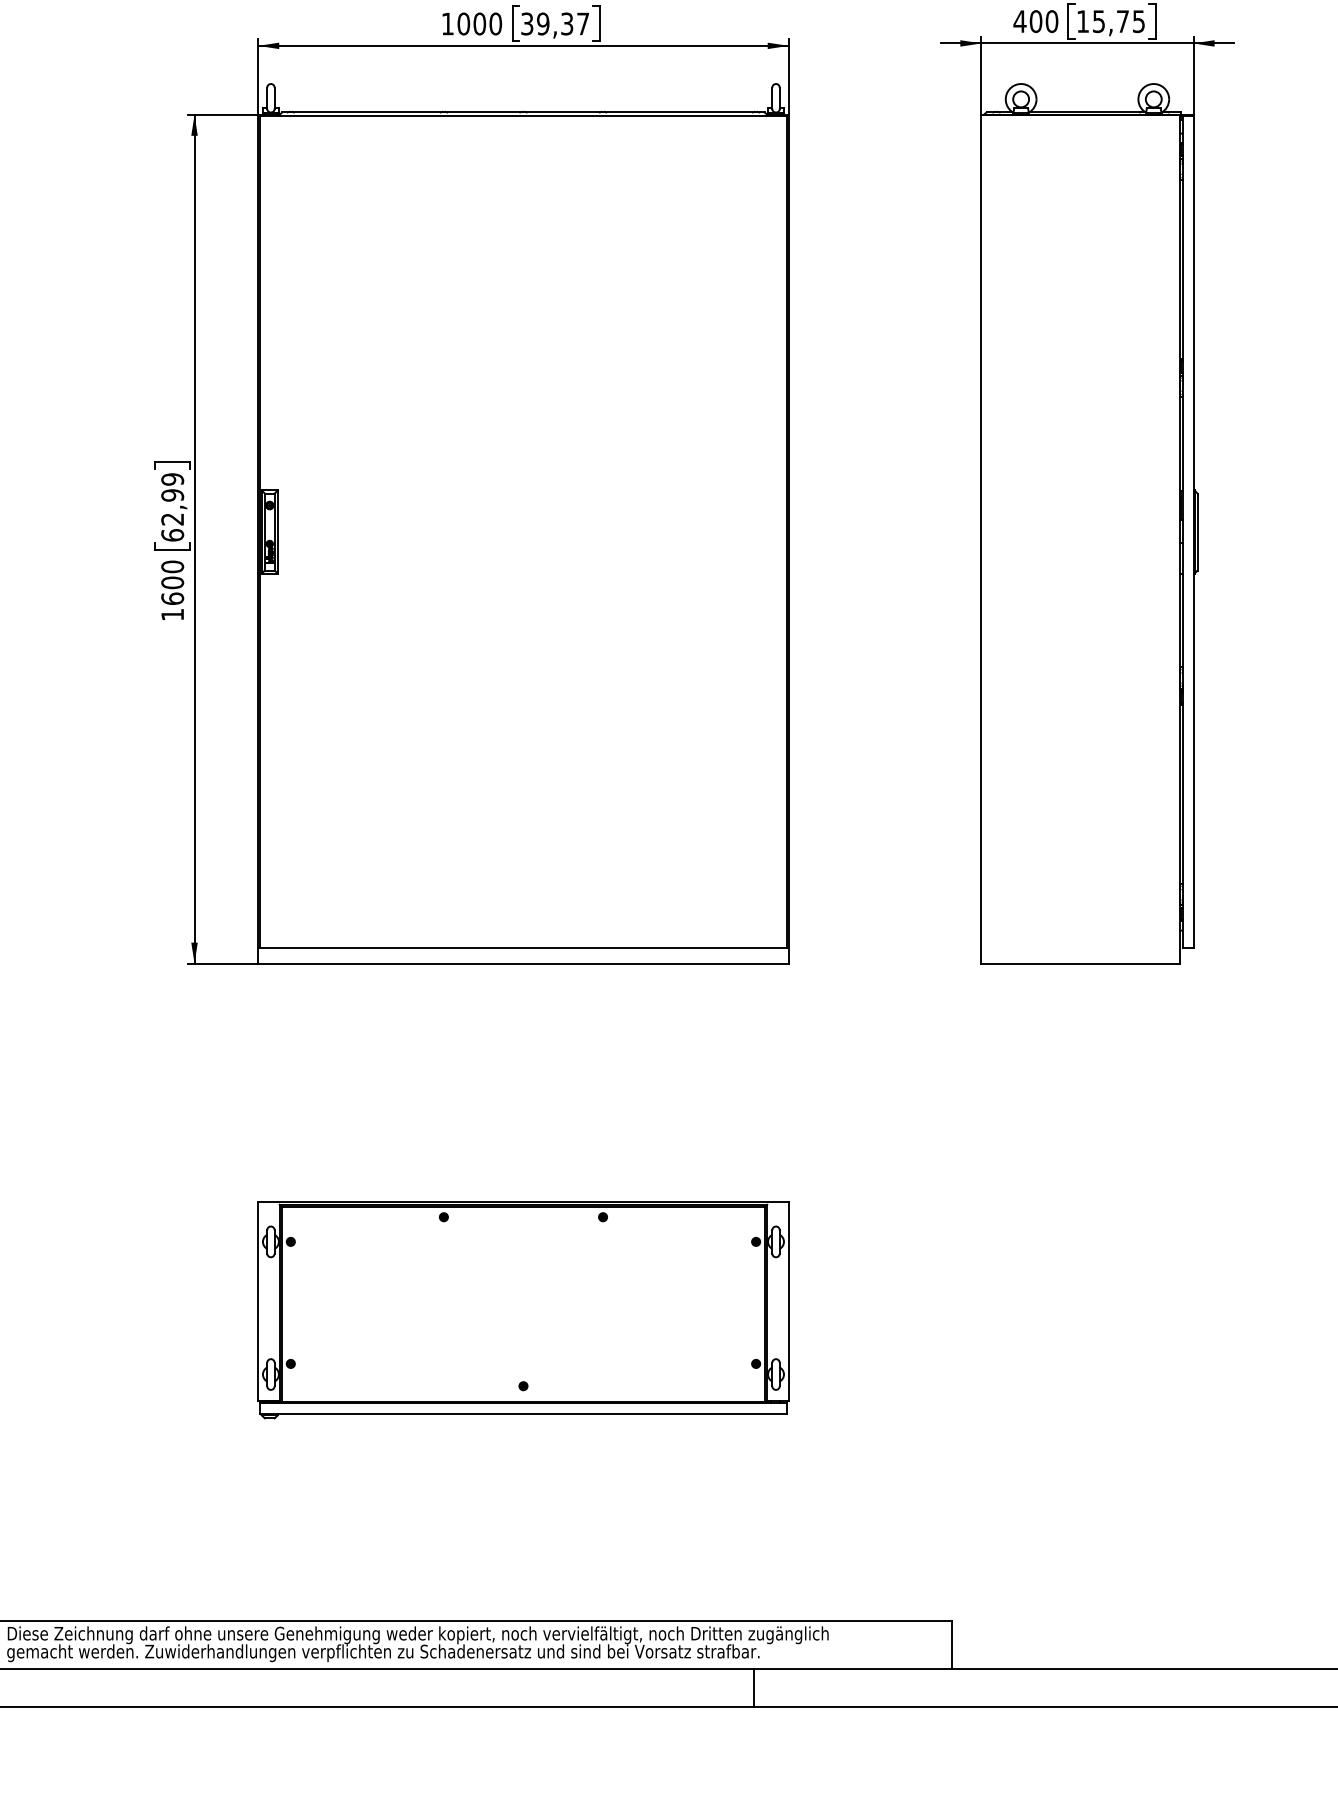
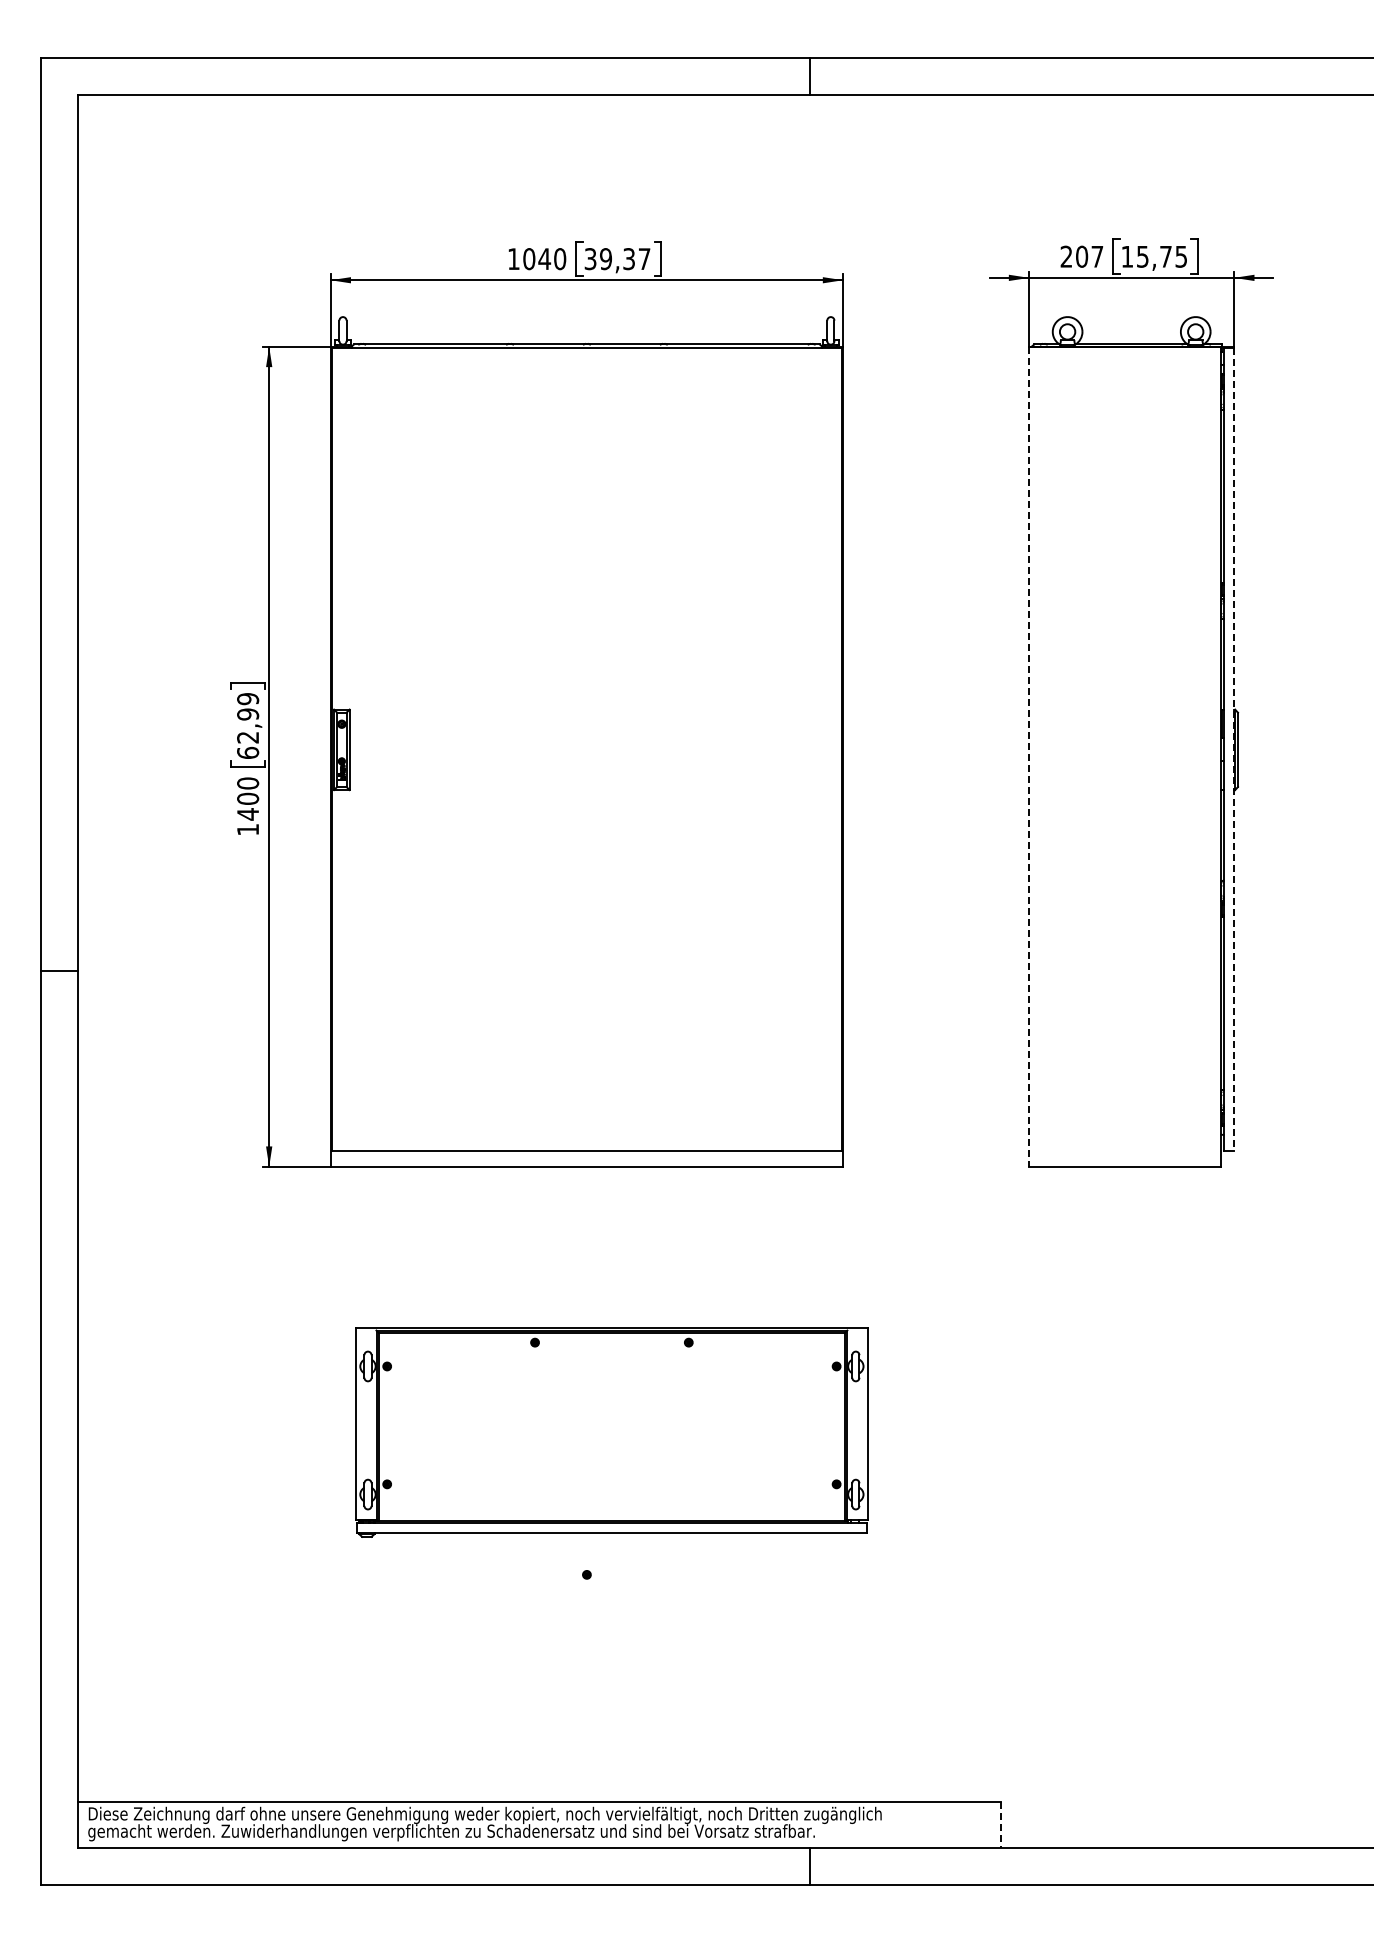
text: (1035, 21) -> (1081, 256), 400 -> 207
text: (479, 24) -> (544, 259), 1000 -> 1040
line: (1193, 531) -> (1234, 749), solid -> dashed
line: (981, 538) -> (1029, 756), solid -> dashed
text: (173, 598) -> (248, 814), 1600 -> 1400
part: (523, 1310) -> (611, 1432), moved
line: (951, 1645) -> (1000, 1825), solid -> dashed

